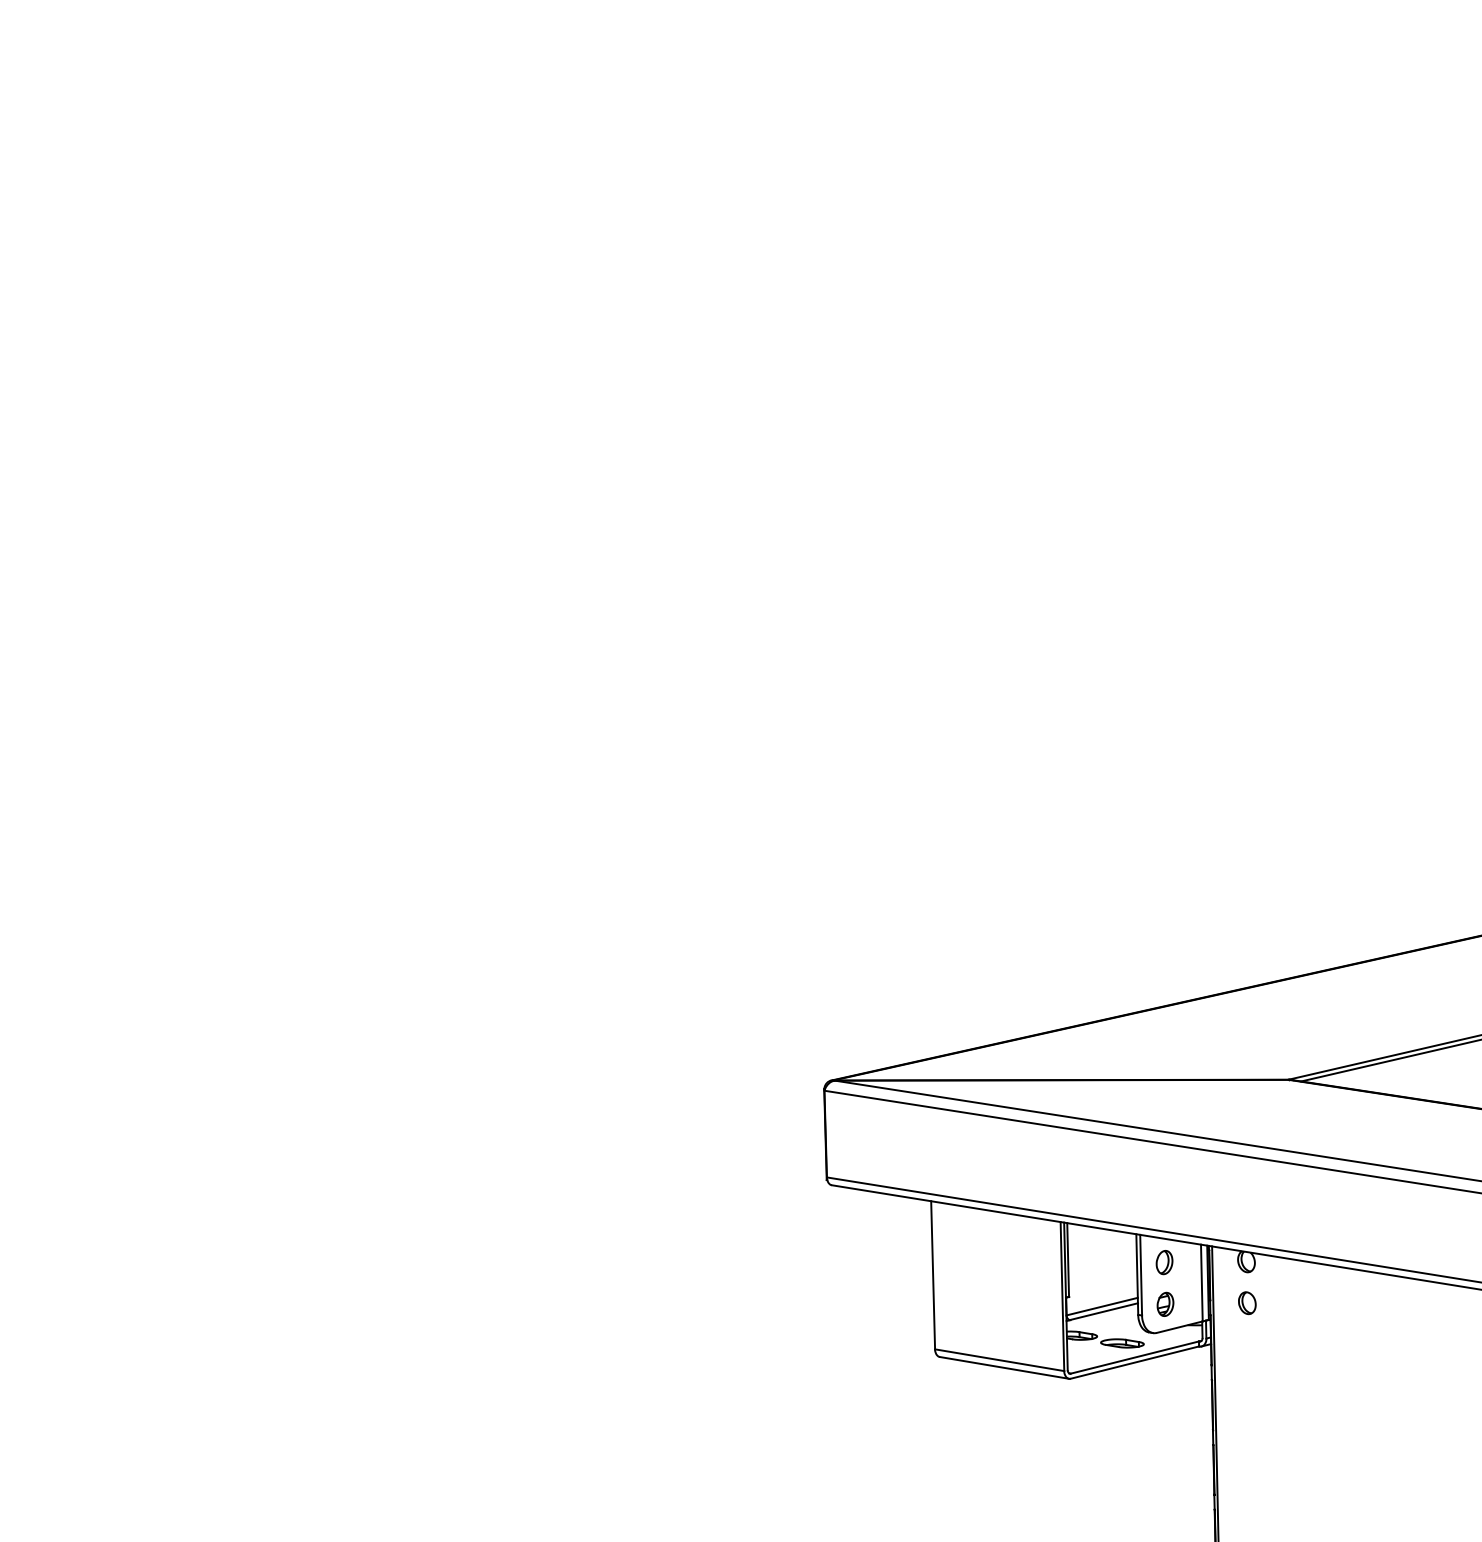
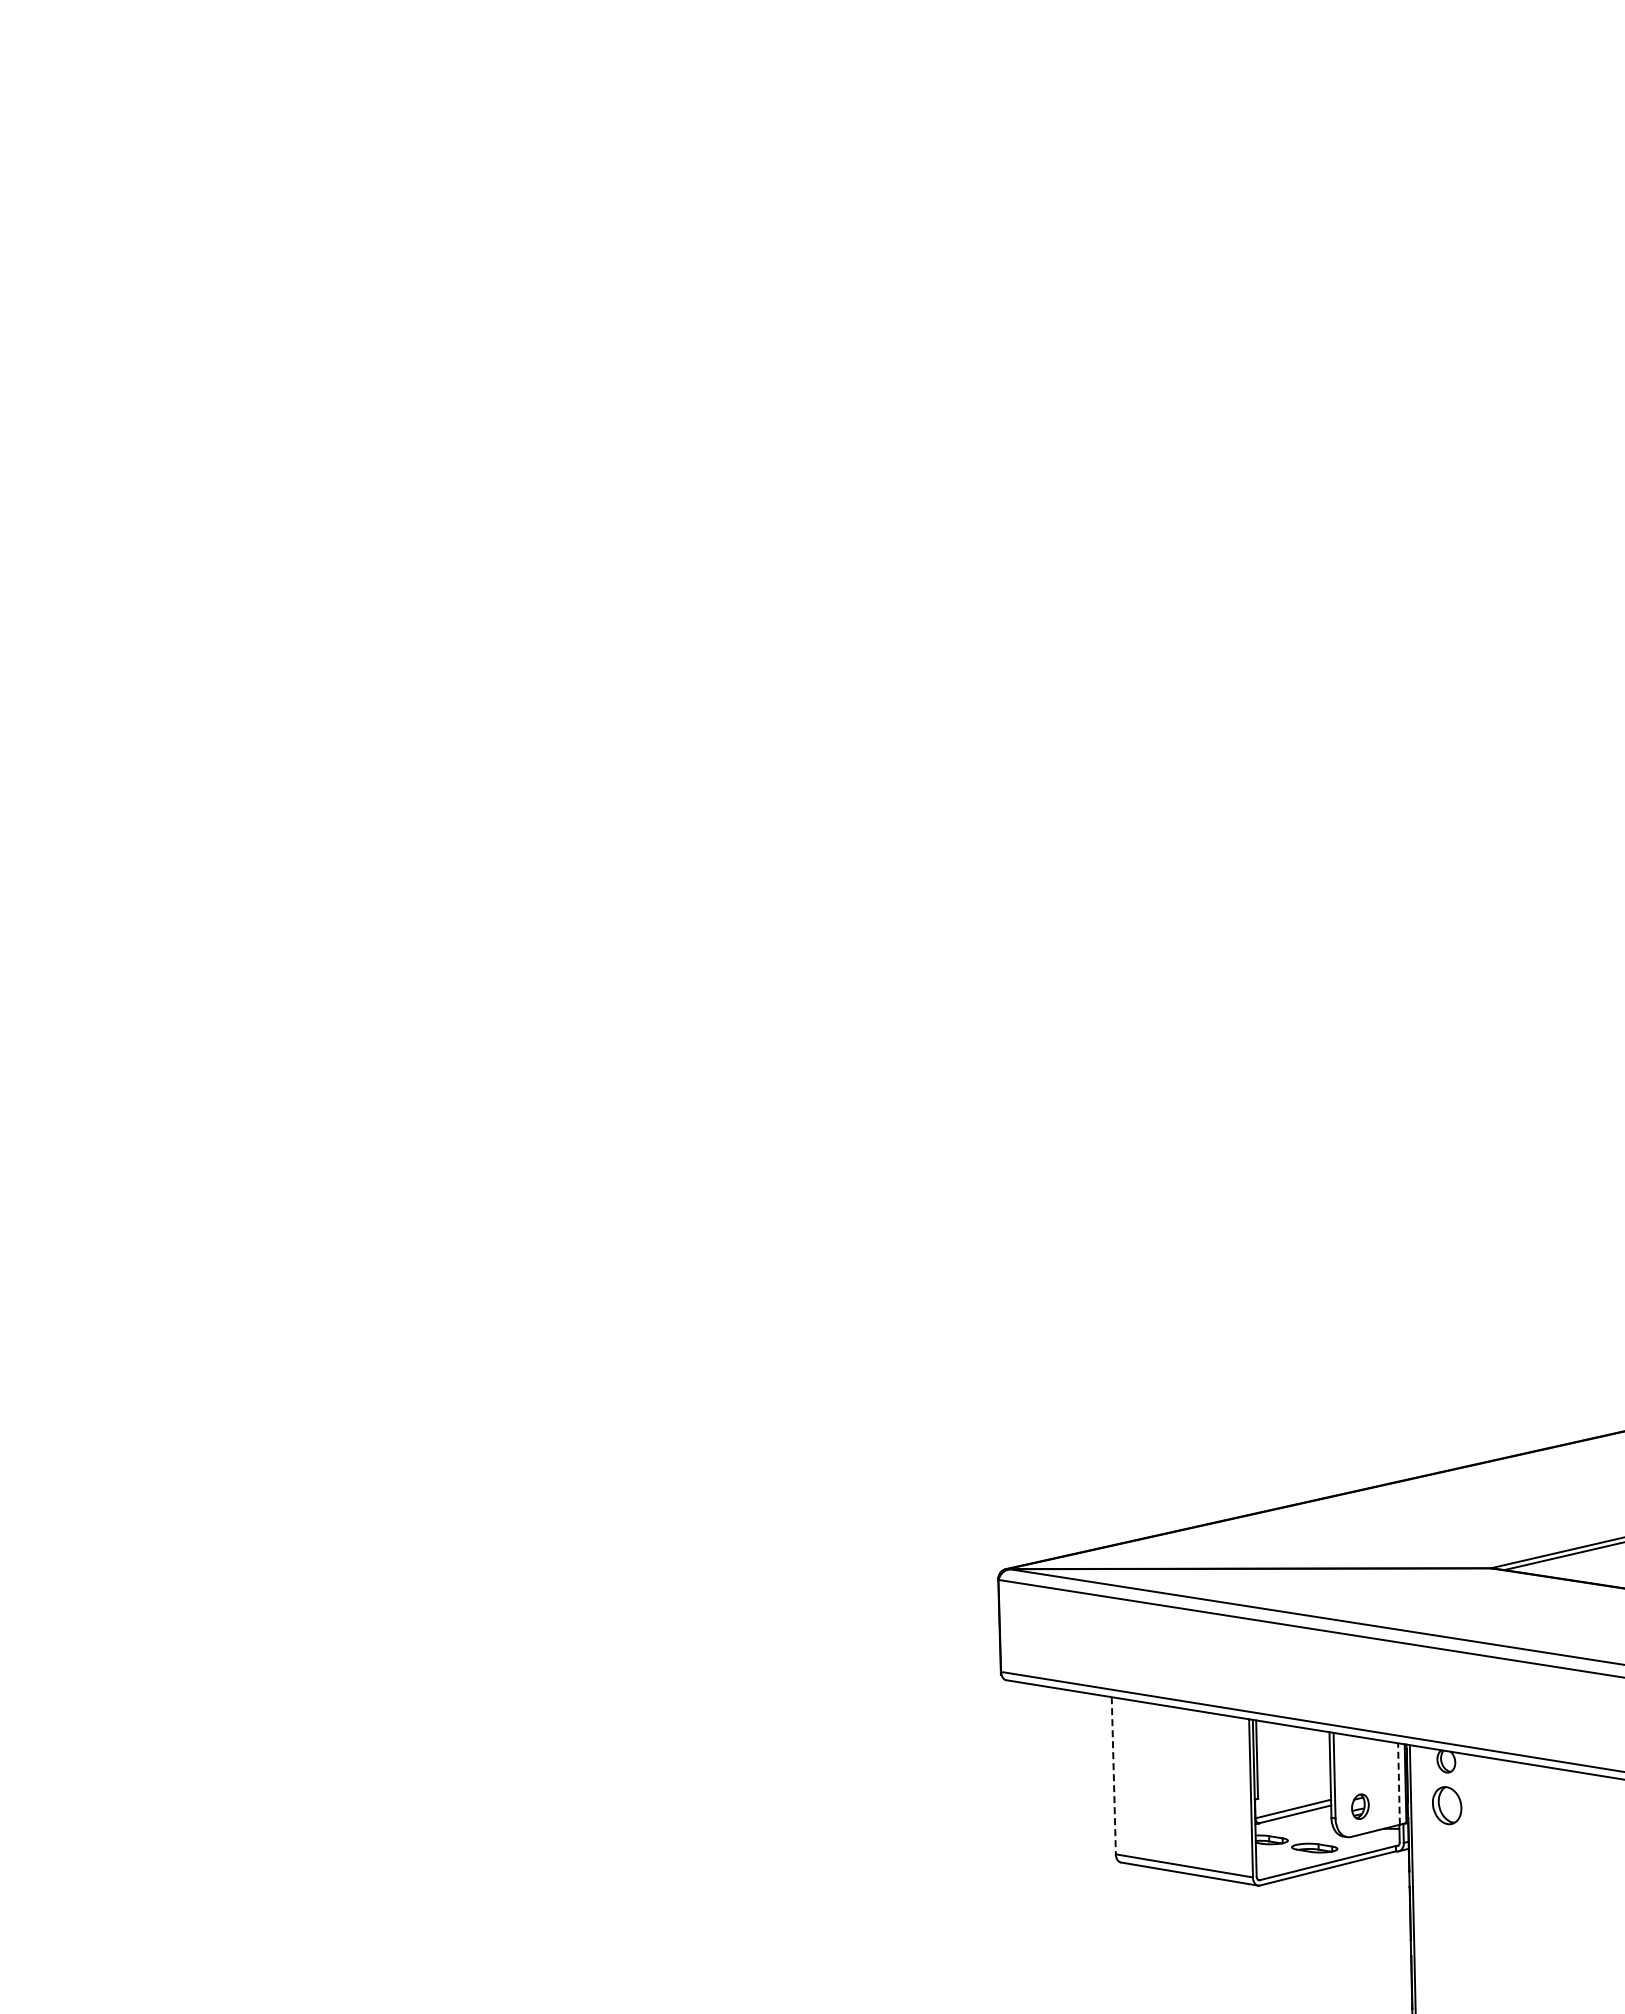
part: (1164, 1262) -> (1359, 1762), removed
line: (932, 1275) -> (1113, 1775), solid -> dashed
line: (1202, 1283) -> (1399, 1784), solid -> dashed
part: (1247, 1302) -> (1447, 1804), size x1.6

